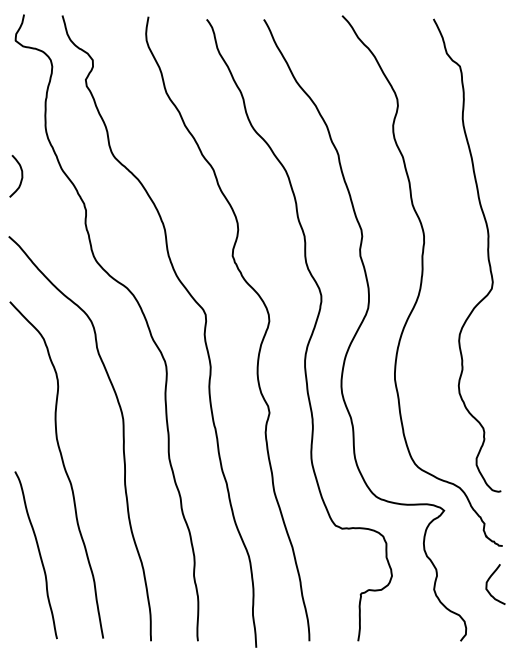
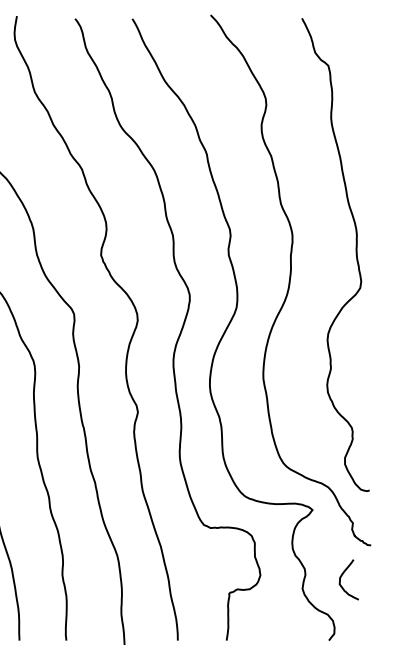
curve: (488, 581) -> (341, 576), moved

